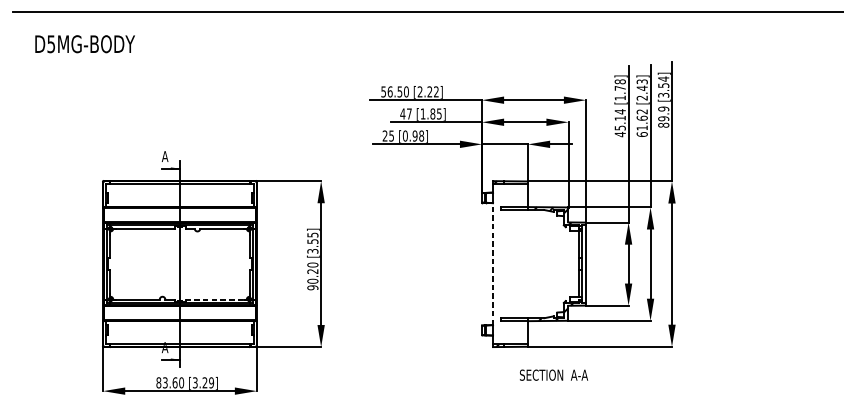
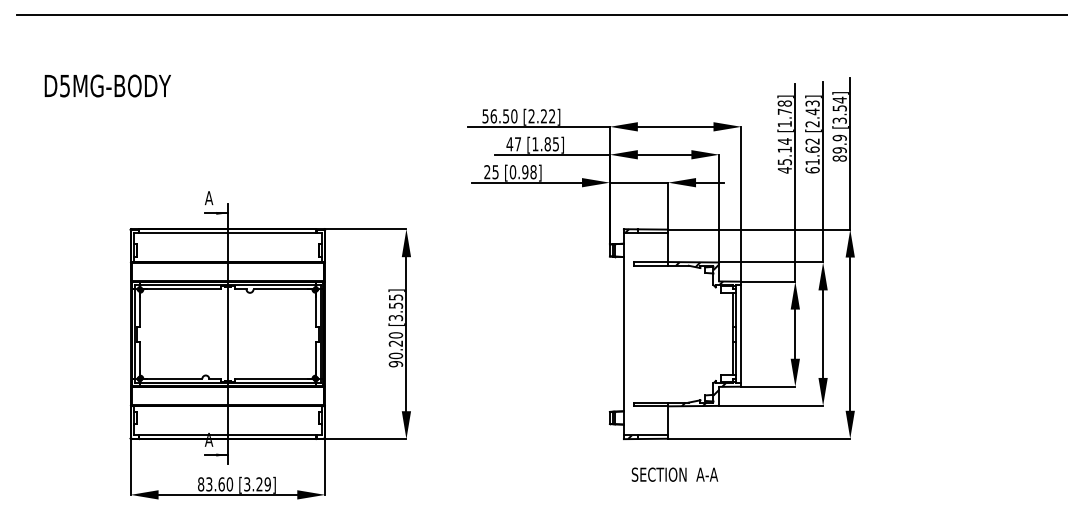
text: (84, 43) -> (107, 85), moved
line: (492, 263) -> (623, 333), dashed -> solid
line: (216, 299) -> (273, 378), dashed -> solid
text: (553, 375) -> (674, 474), moved

